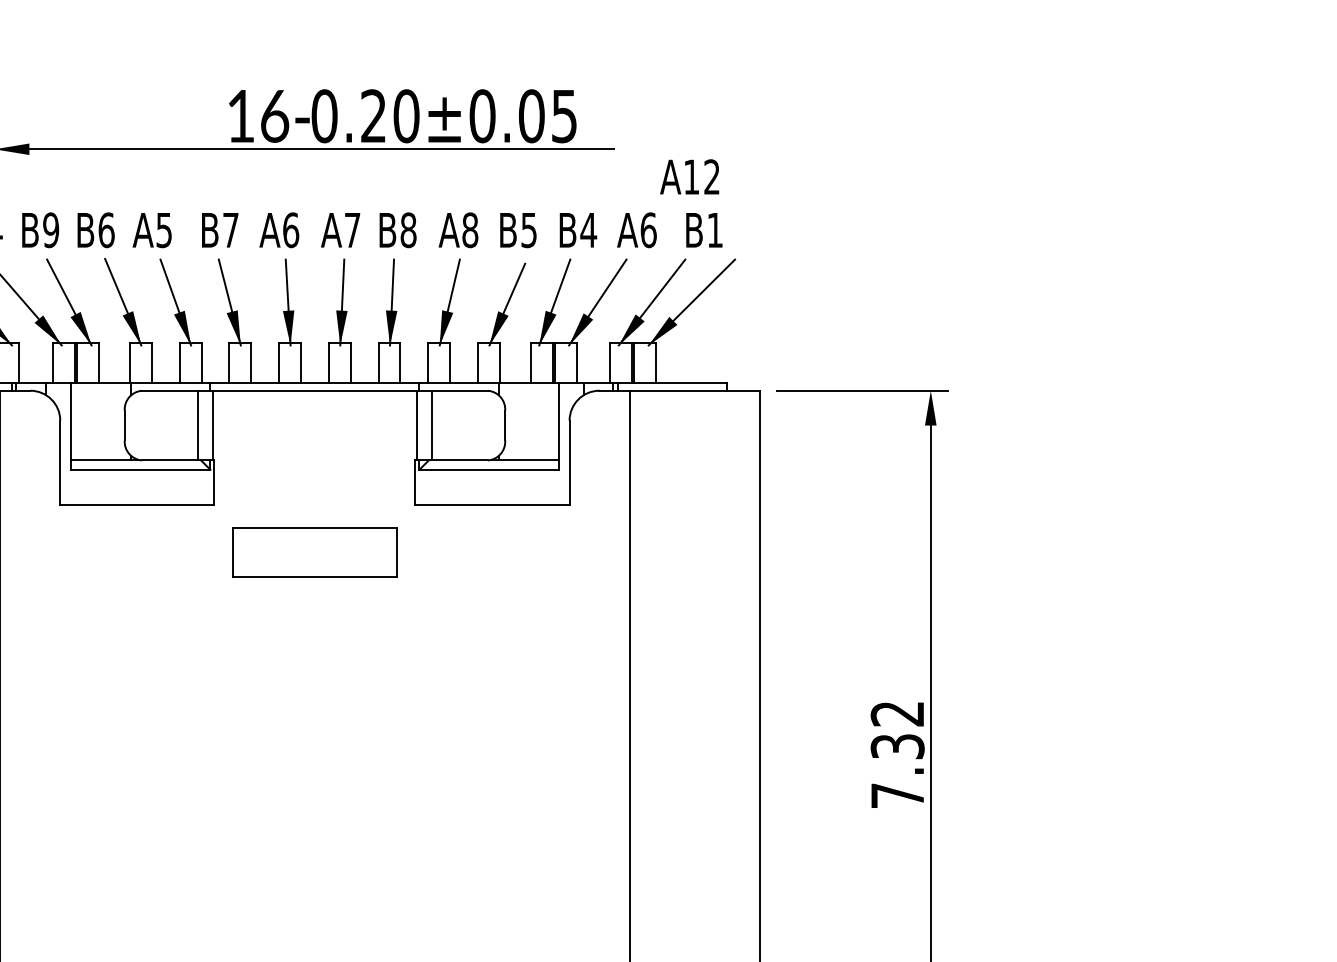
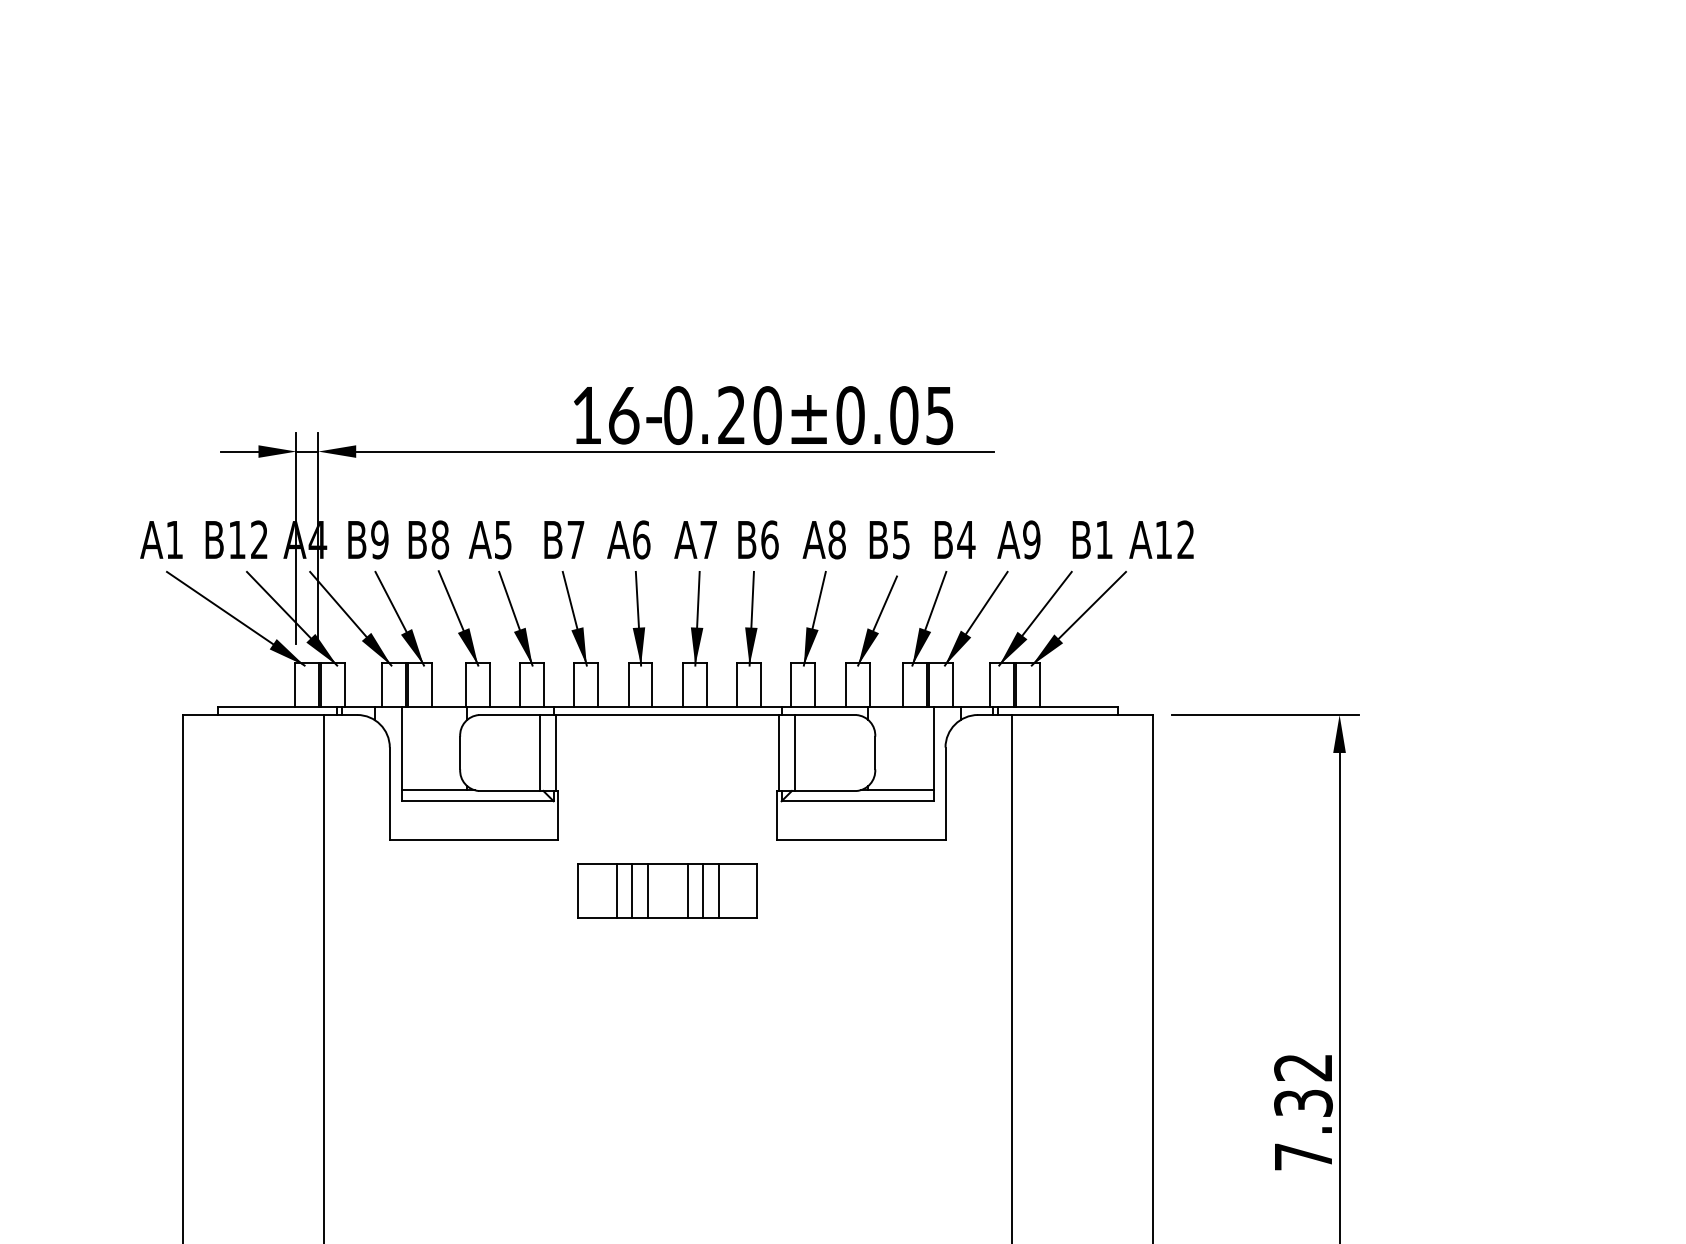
text: (689, 176) -> (1161, 539), moved
text: (106, 229) -> (440, 539), B6 -> B8
text: (408, 229) -> (769, 539), B8 -> B6
text: (648, 229) -> (1031, 539), A6 -> A9
line: (268, 552) -> (616, 891), added
line: (282, 552) -> (632, 891), added
line: (296, 552) -> (647, 891), added
line: (333, 552) -> (687, 891), added
line: (347, 552) -> (703, 891), added
line: (361, 552) -> (718, 891), added

